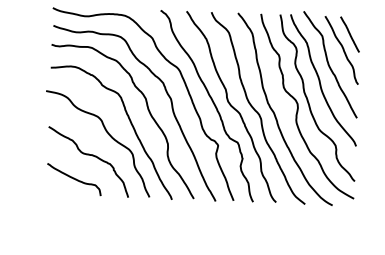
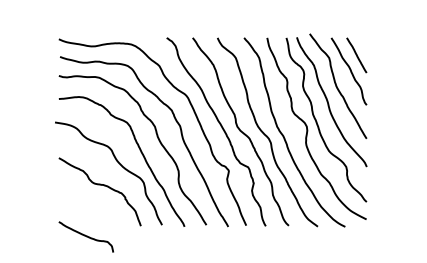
curve: (73, 179) -> (85, 236), moved

